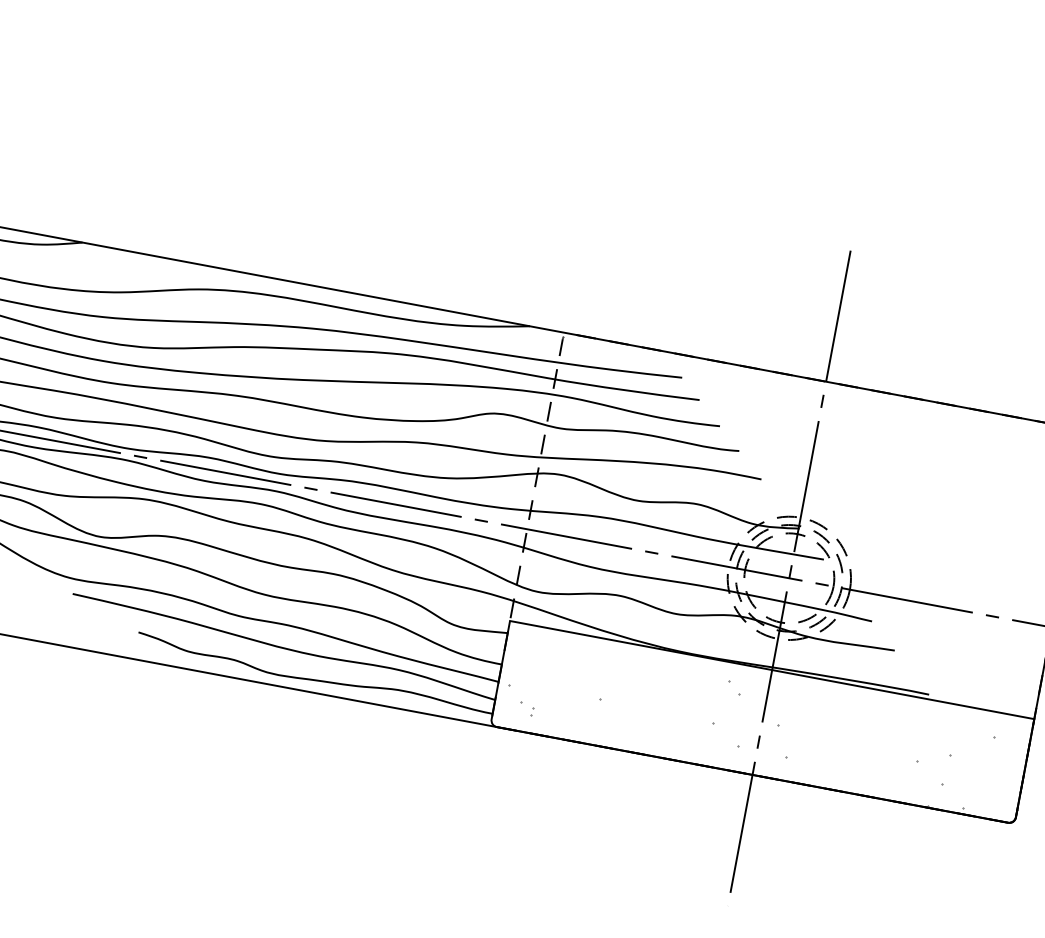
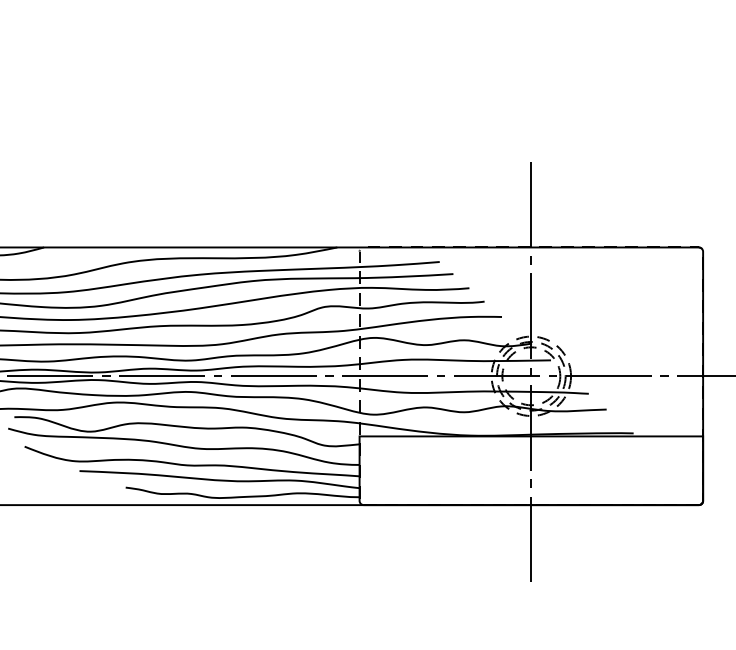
hatch: (765, 730) -> (534, 475), removed

